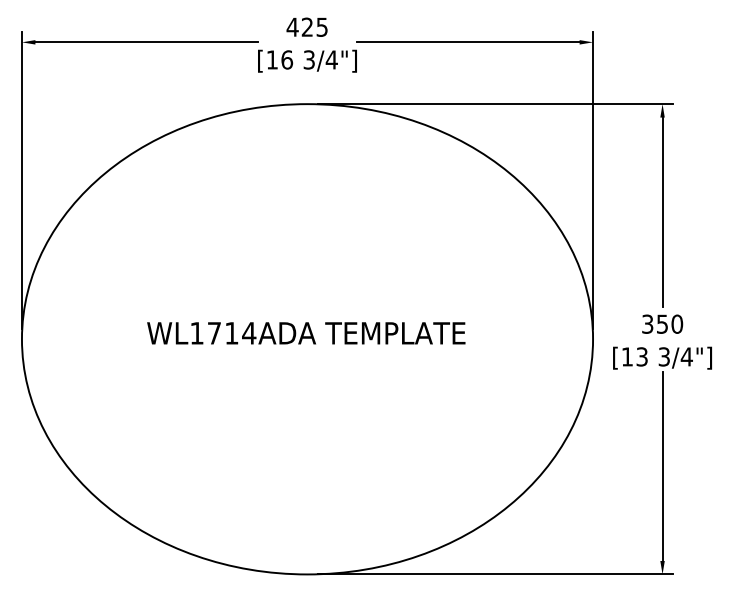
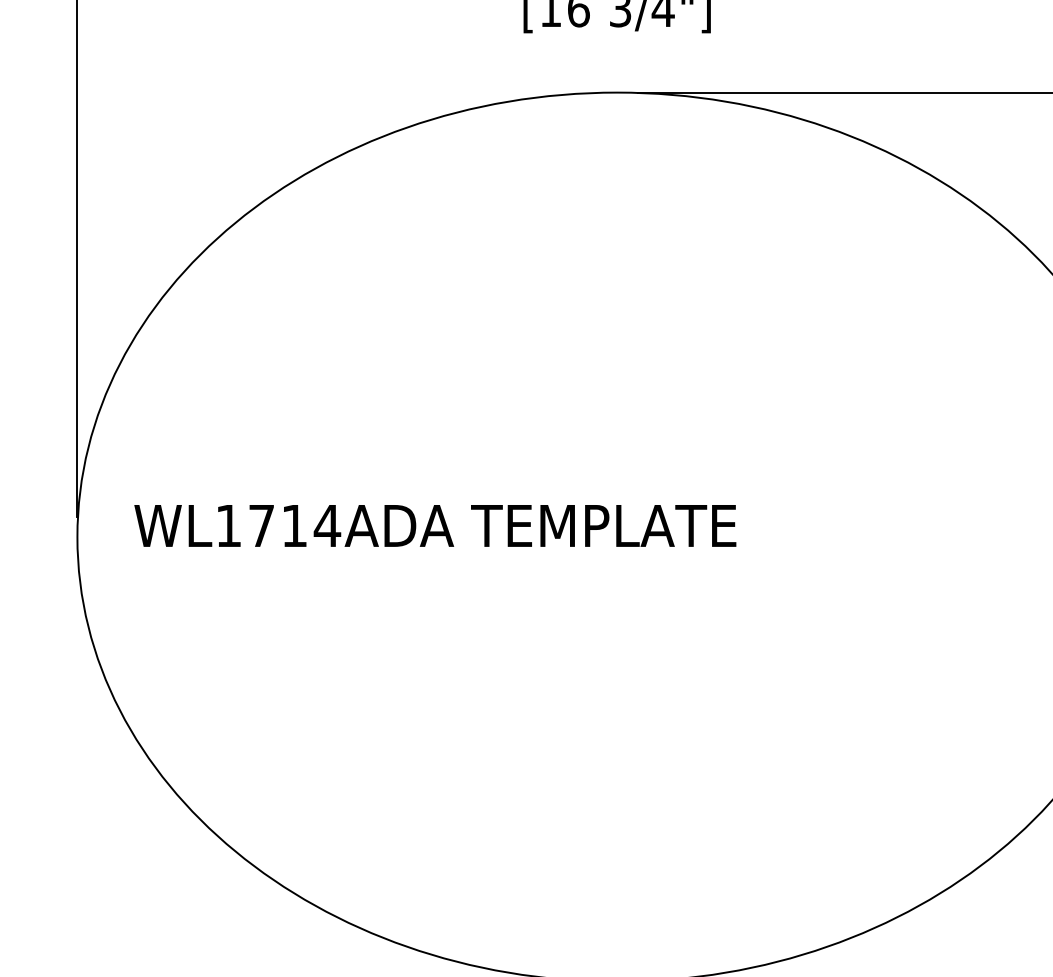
text: (306, 333) -> (435, 526), moved

